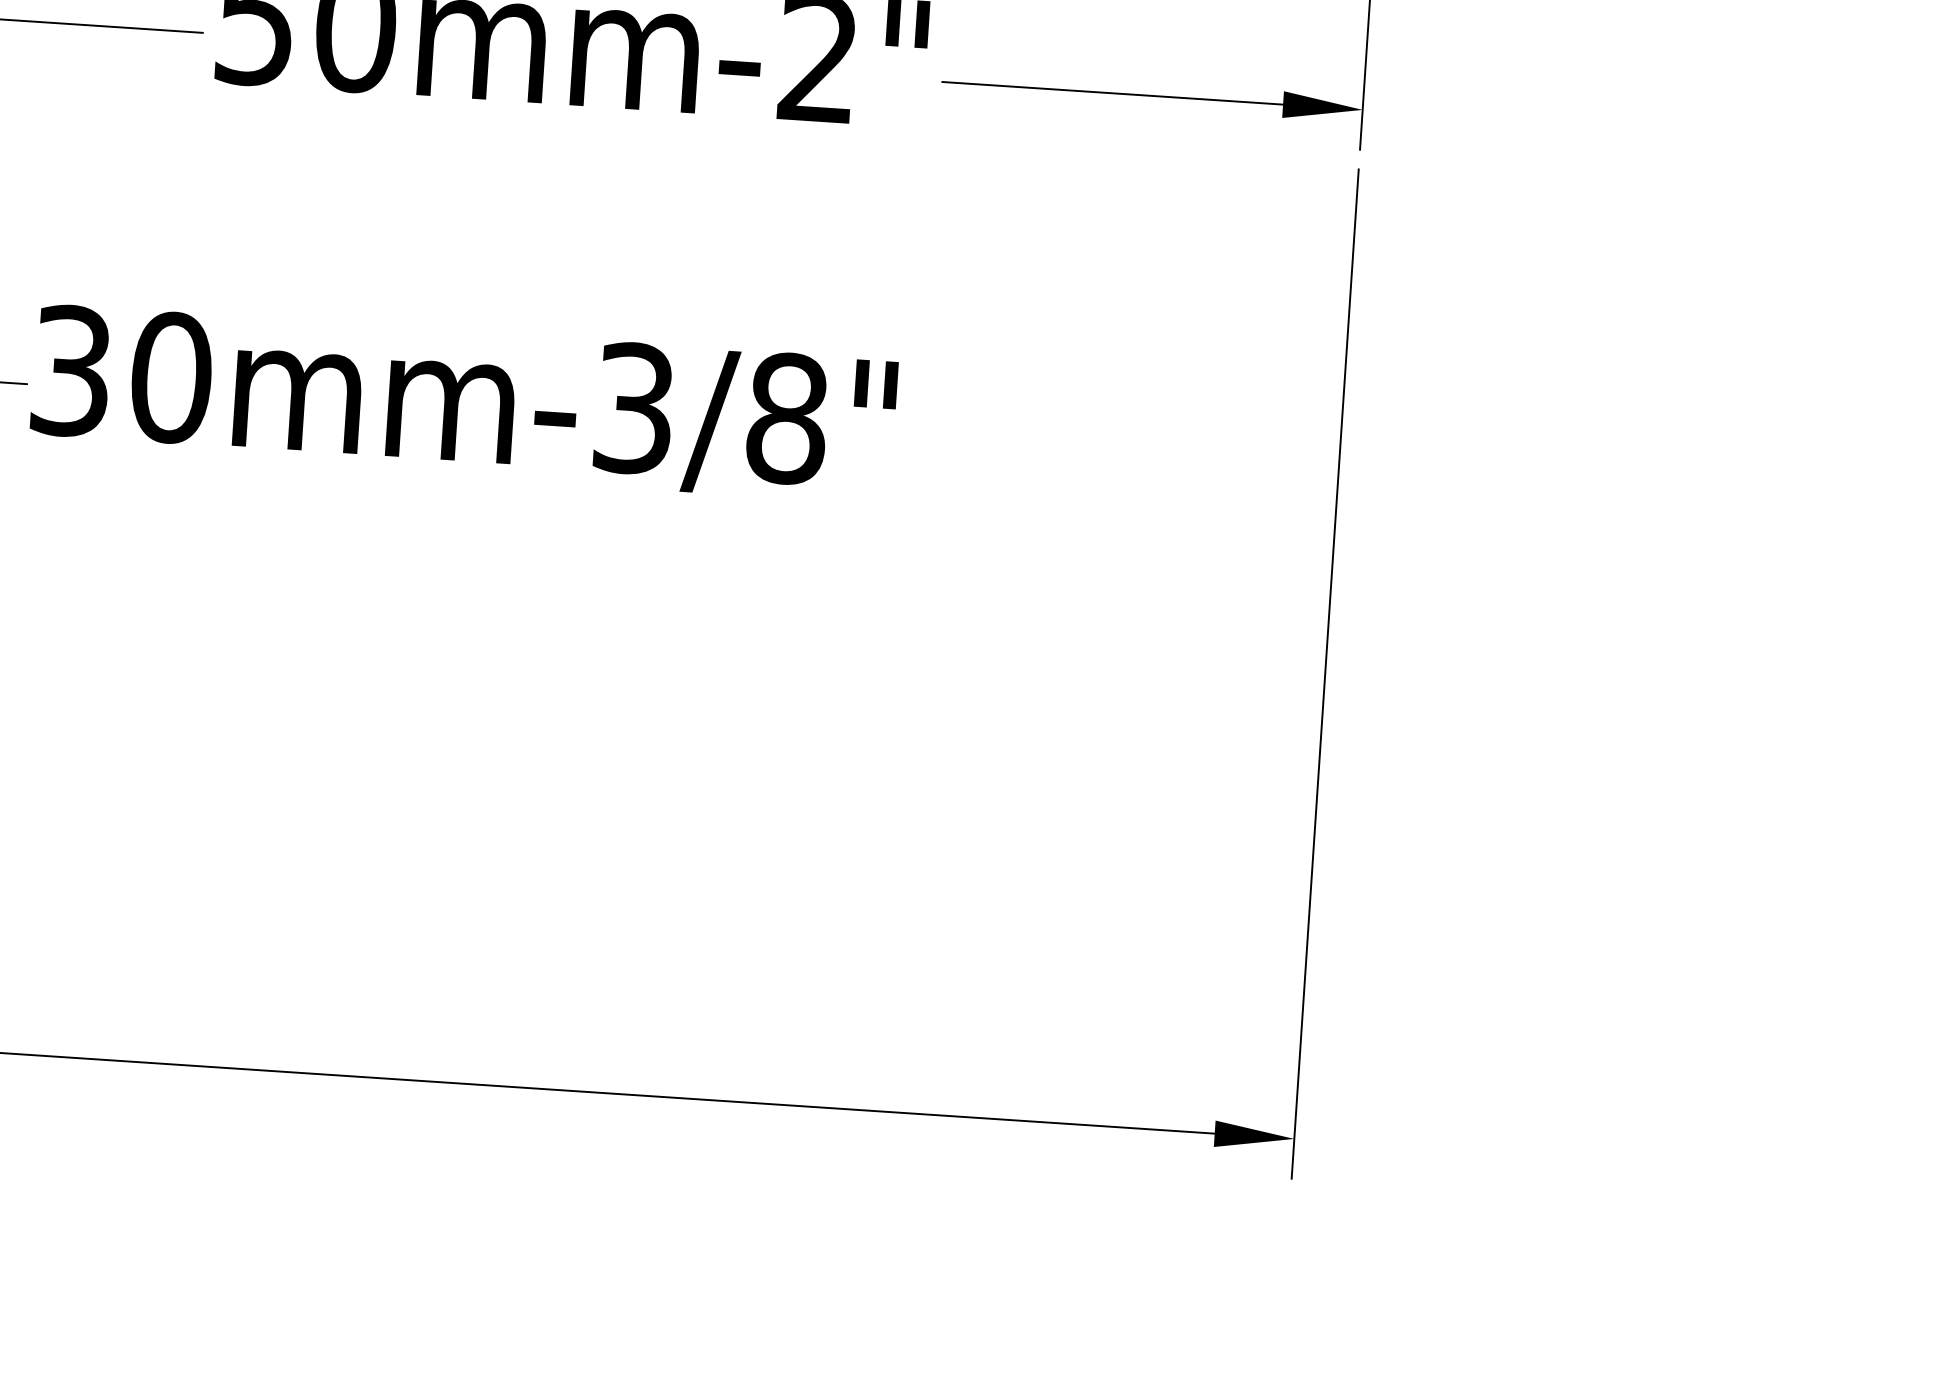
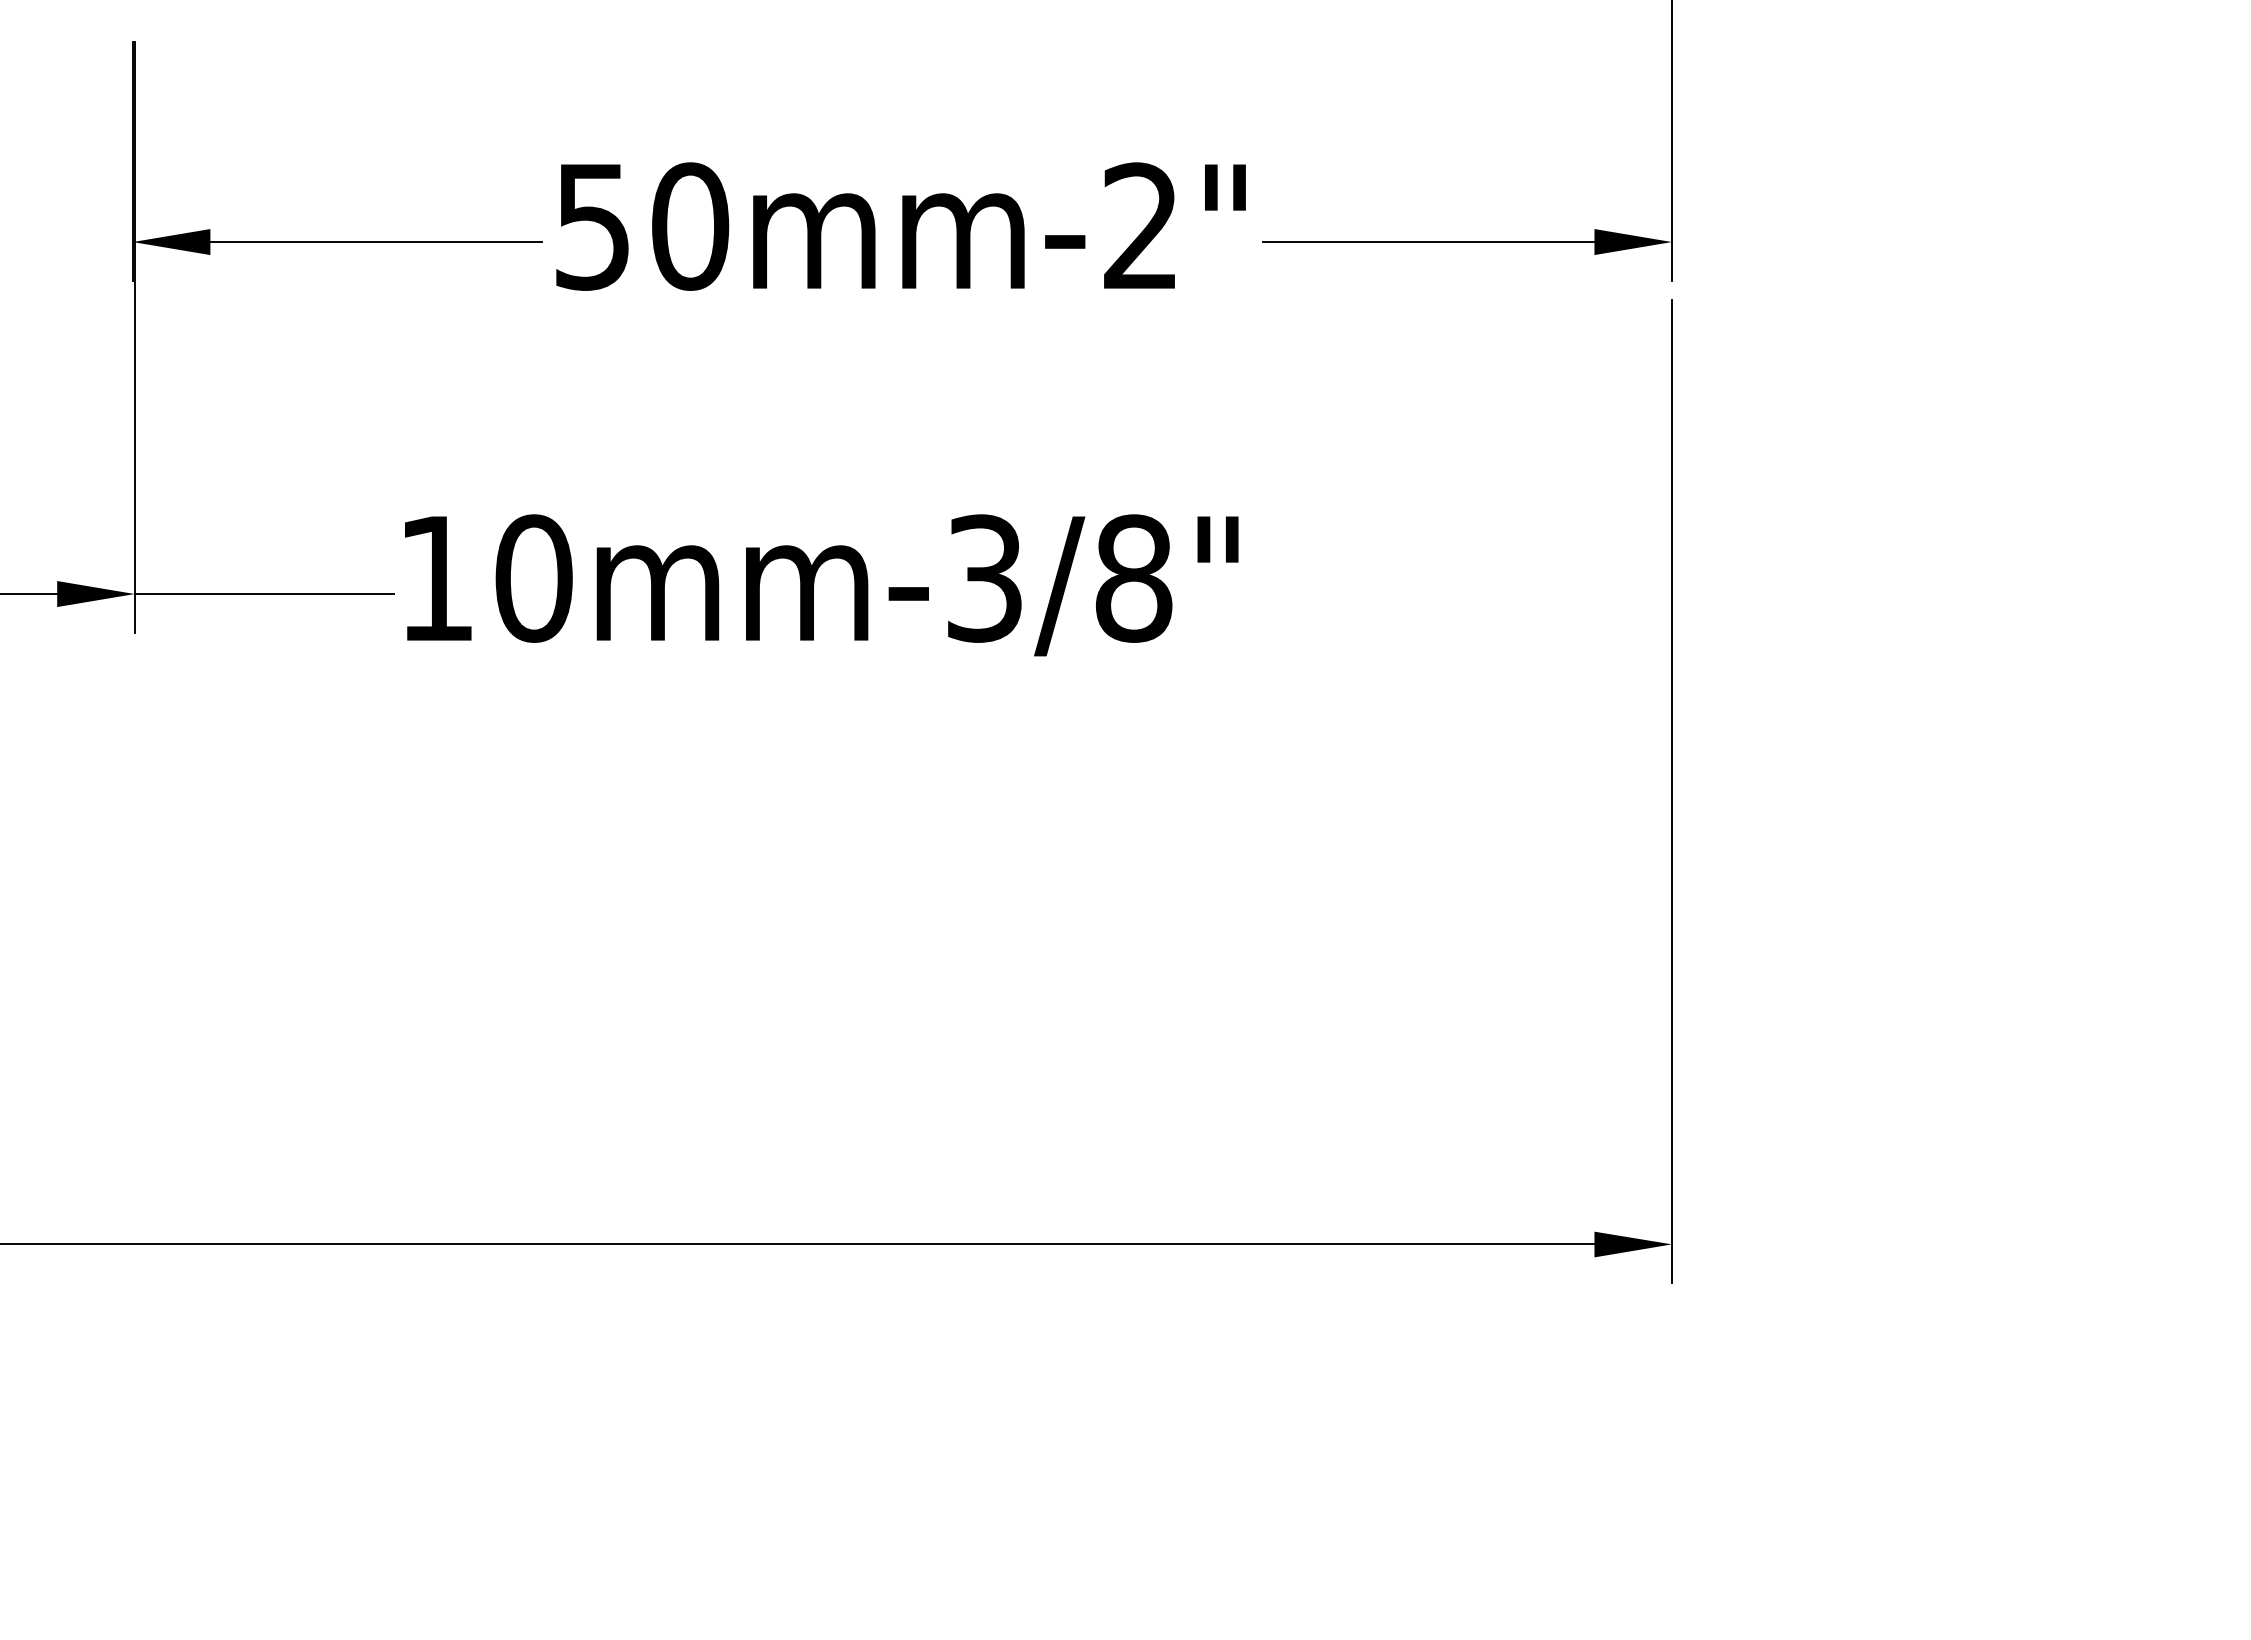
text: (71, 371) -> (436, 578), 30mm-3/8" -> 10mm-3/8"

